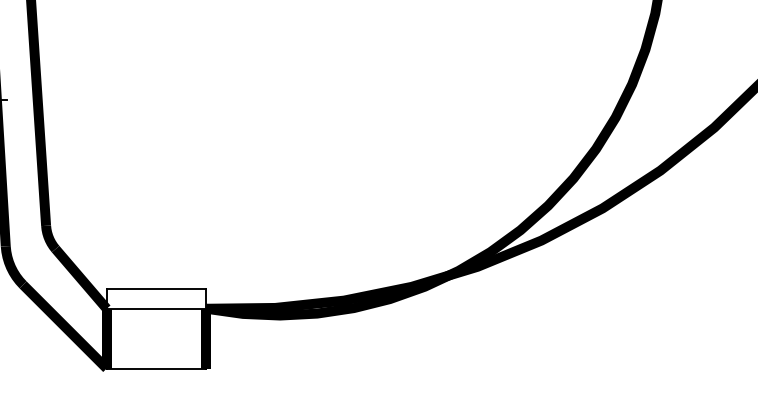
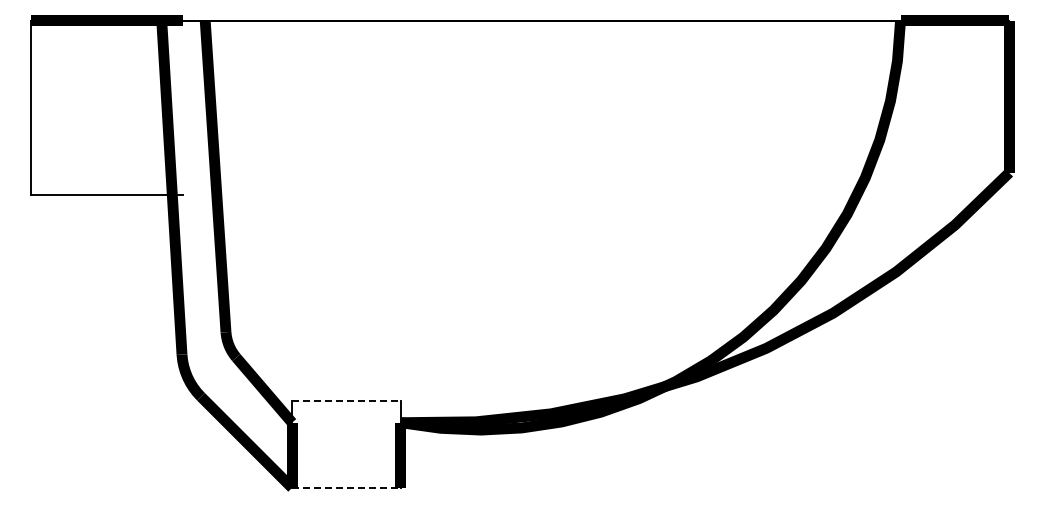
line: (156, 288) -> (346, 400), solid -> dashed
line: (156, 308) -> (346, 422), removed
line: (156, 368) -> (346, 487), solid -> dashed

